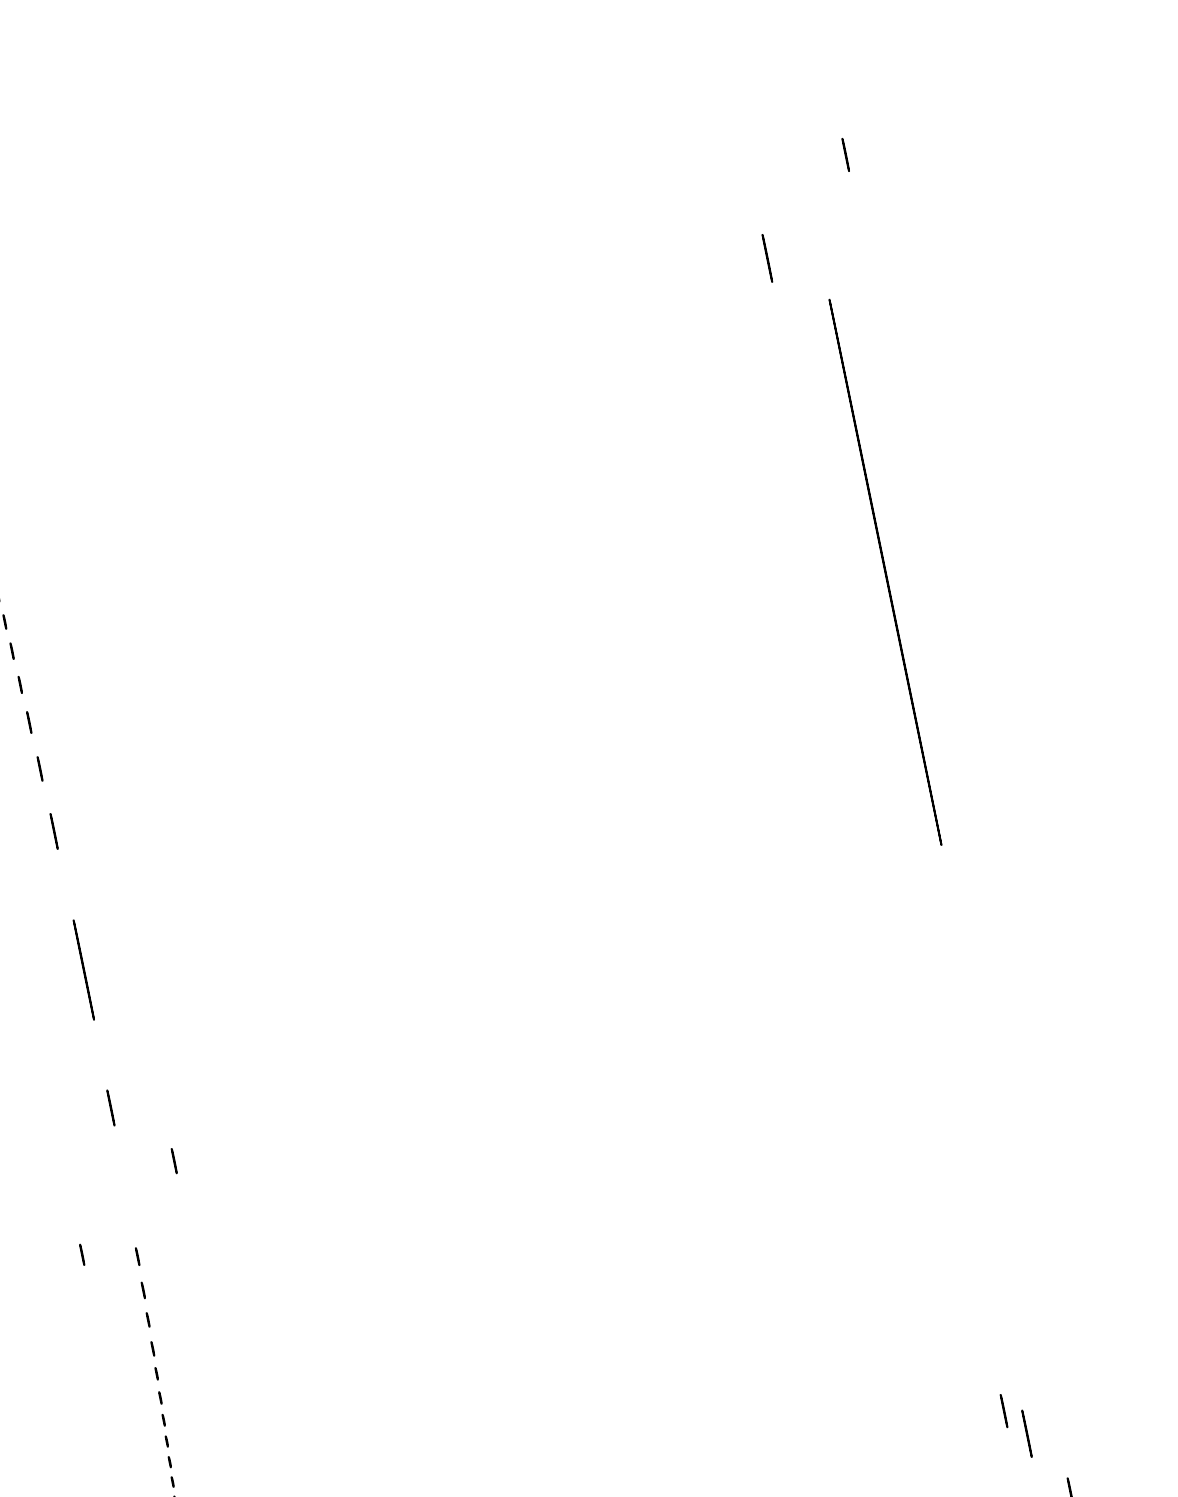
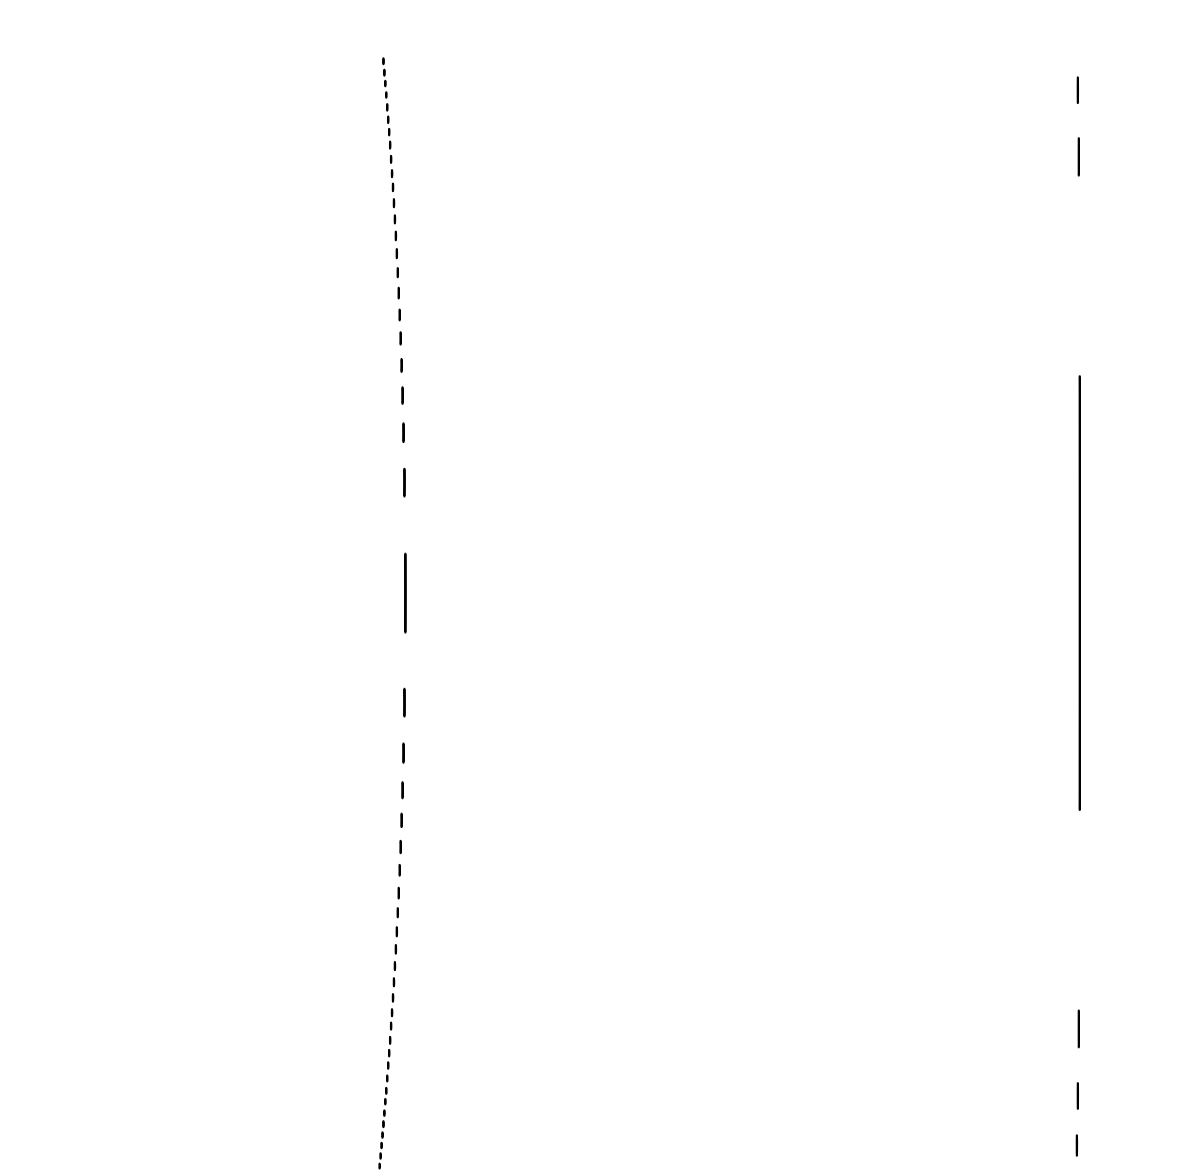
line: (845, 154) -> (1077, 89), moved
line: (766, 257) -> (1078, 156), moved
line: (885, 571) -> (1079, 592), moved
line: (174, 1160) -> (403, 752), moved
line: (82, 1255) -> (402, 790), moved
line: (1003, 1410) -> (1077, 1095), moved
line: (1026, 1433) -> (1078, 1028), moved

